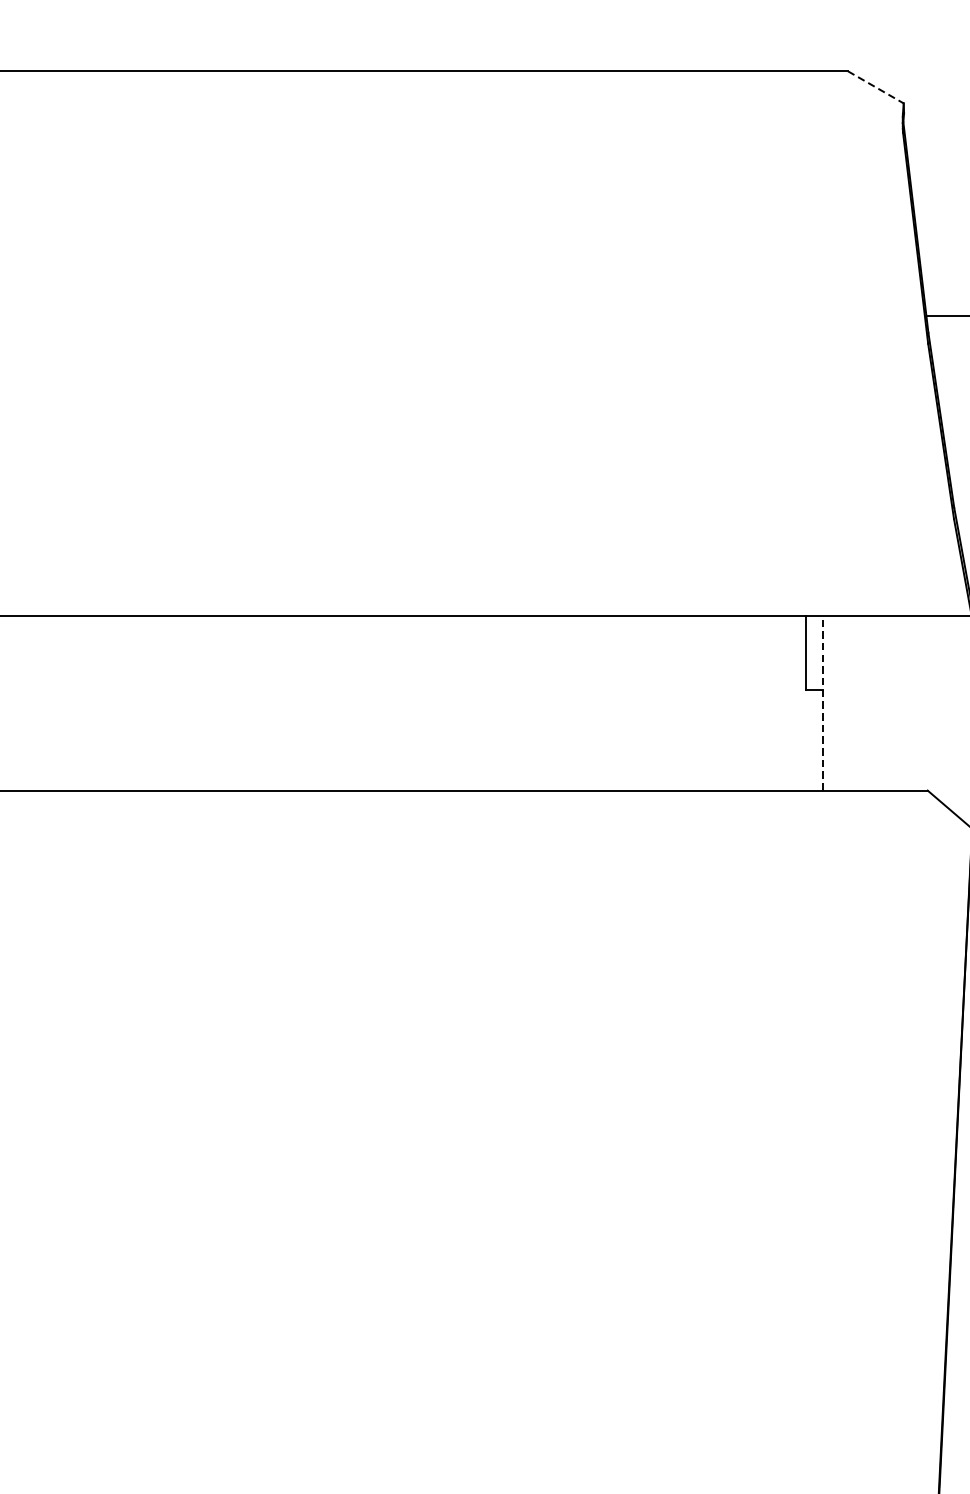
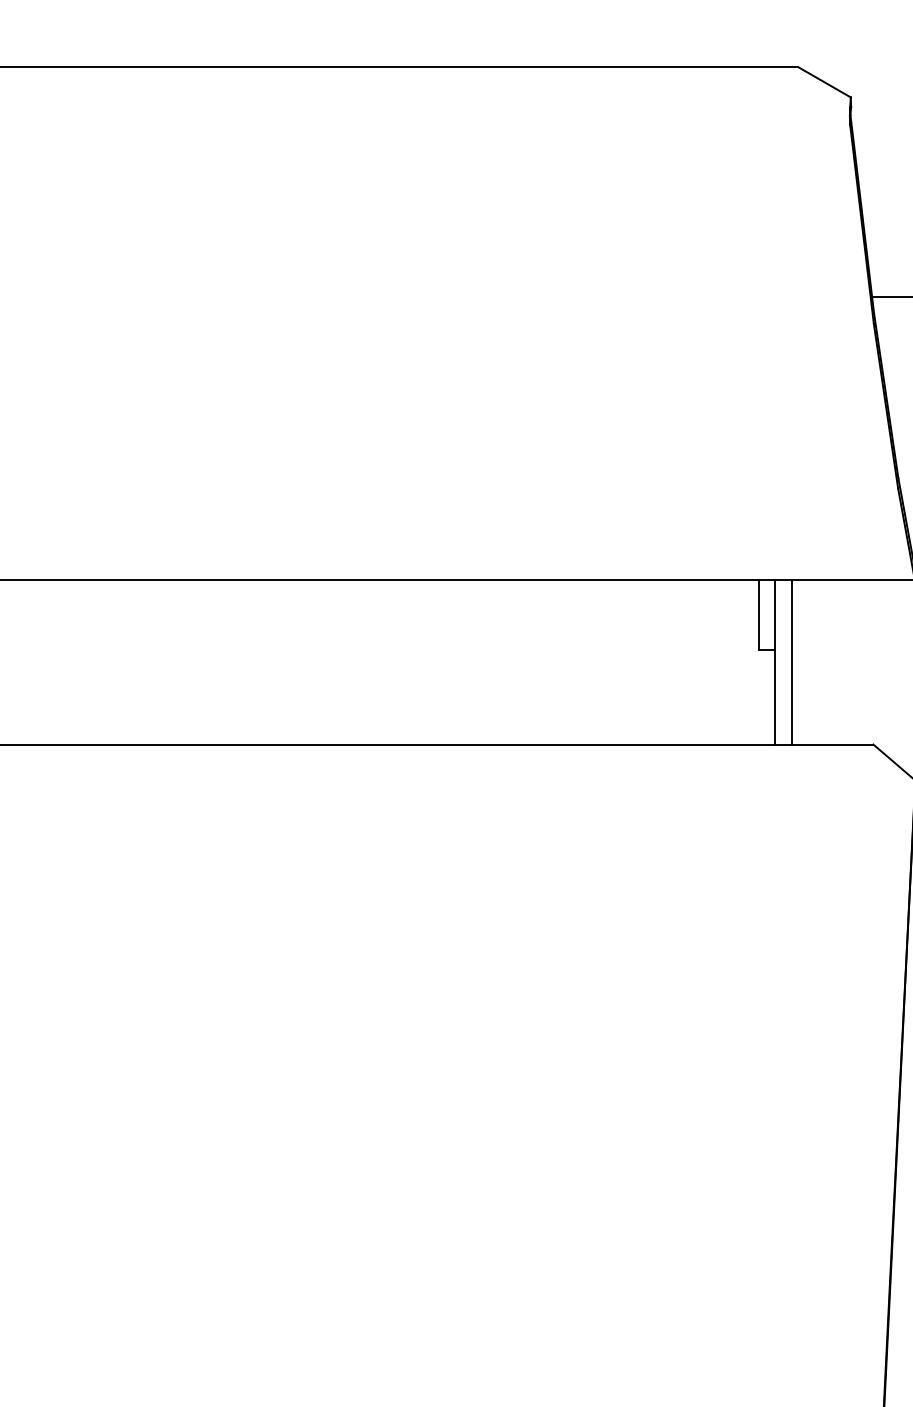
line: (875, 87) -> (824, 82), dashed -> solid
line: (823, 702) -> (775, 661), dashed -> solid
line: (840, 702) -> (791, 661), added

